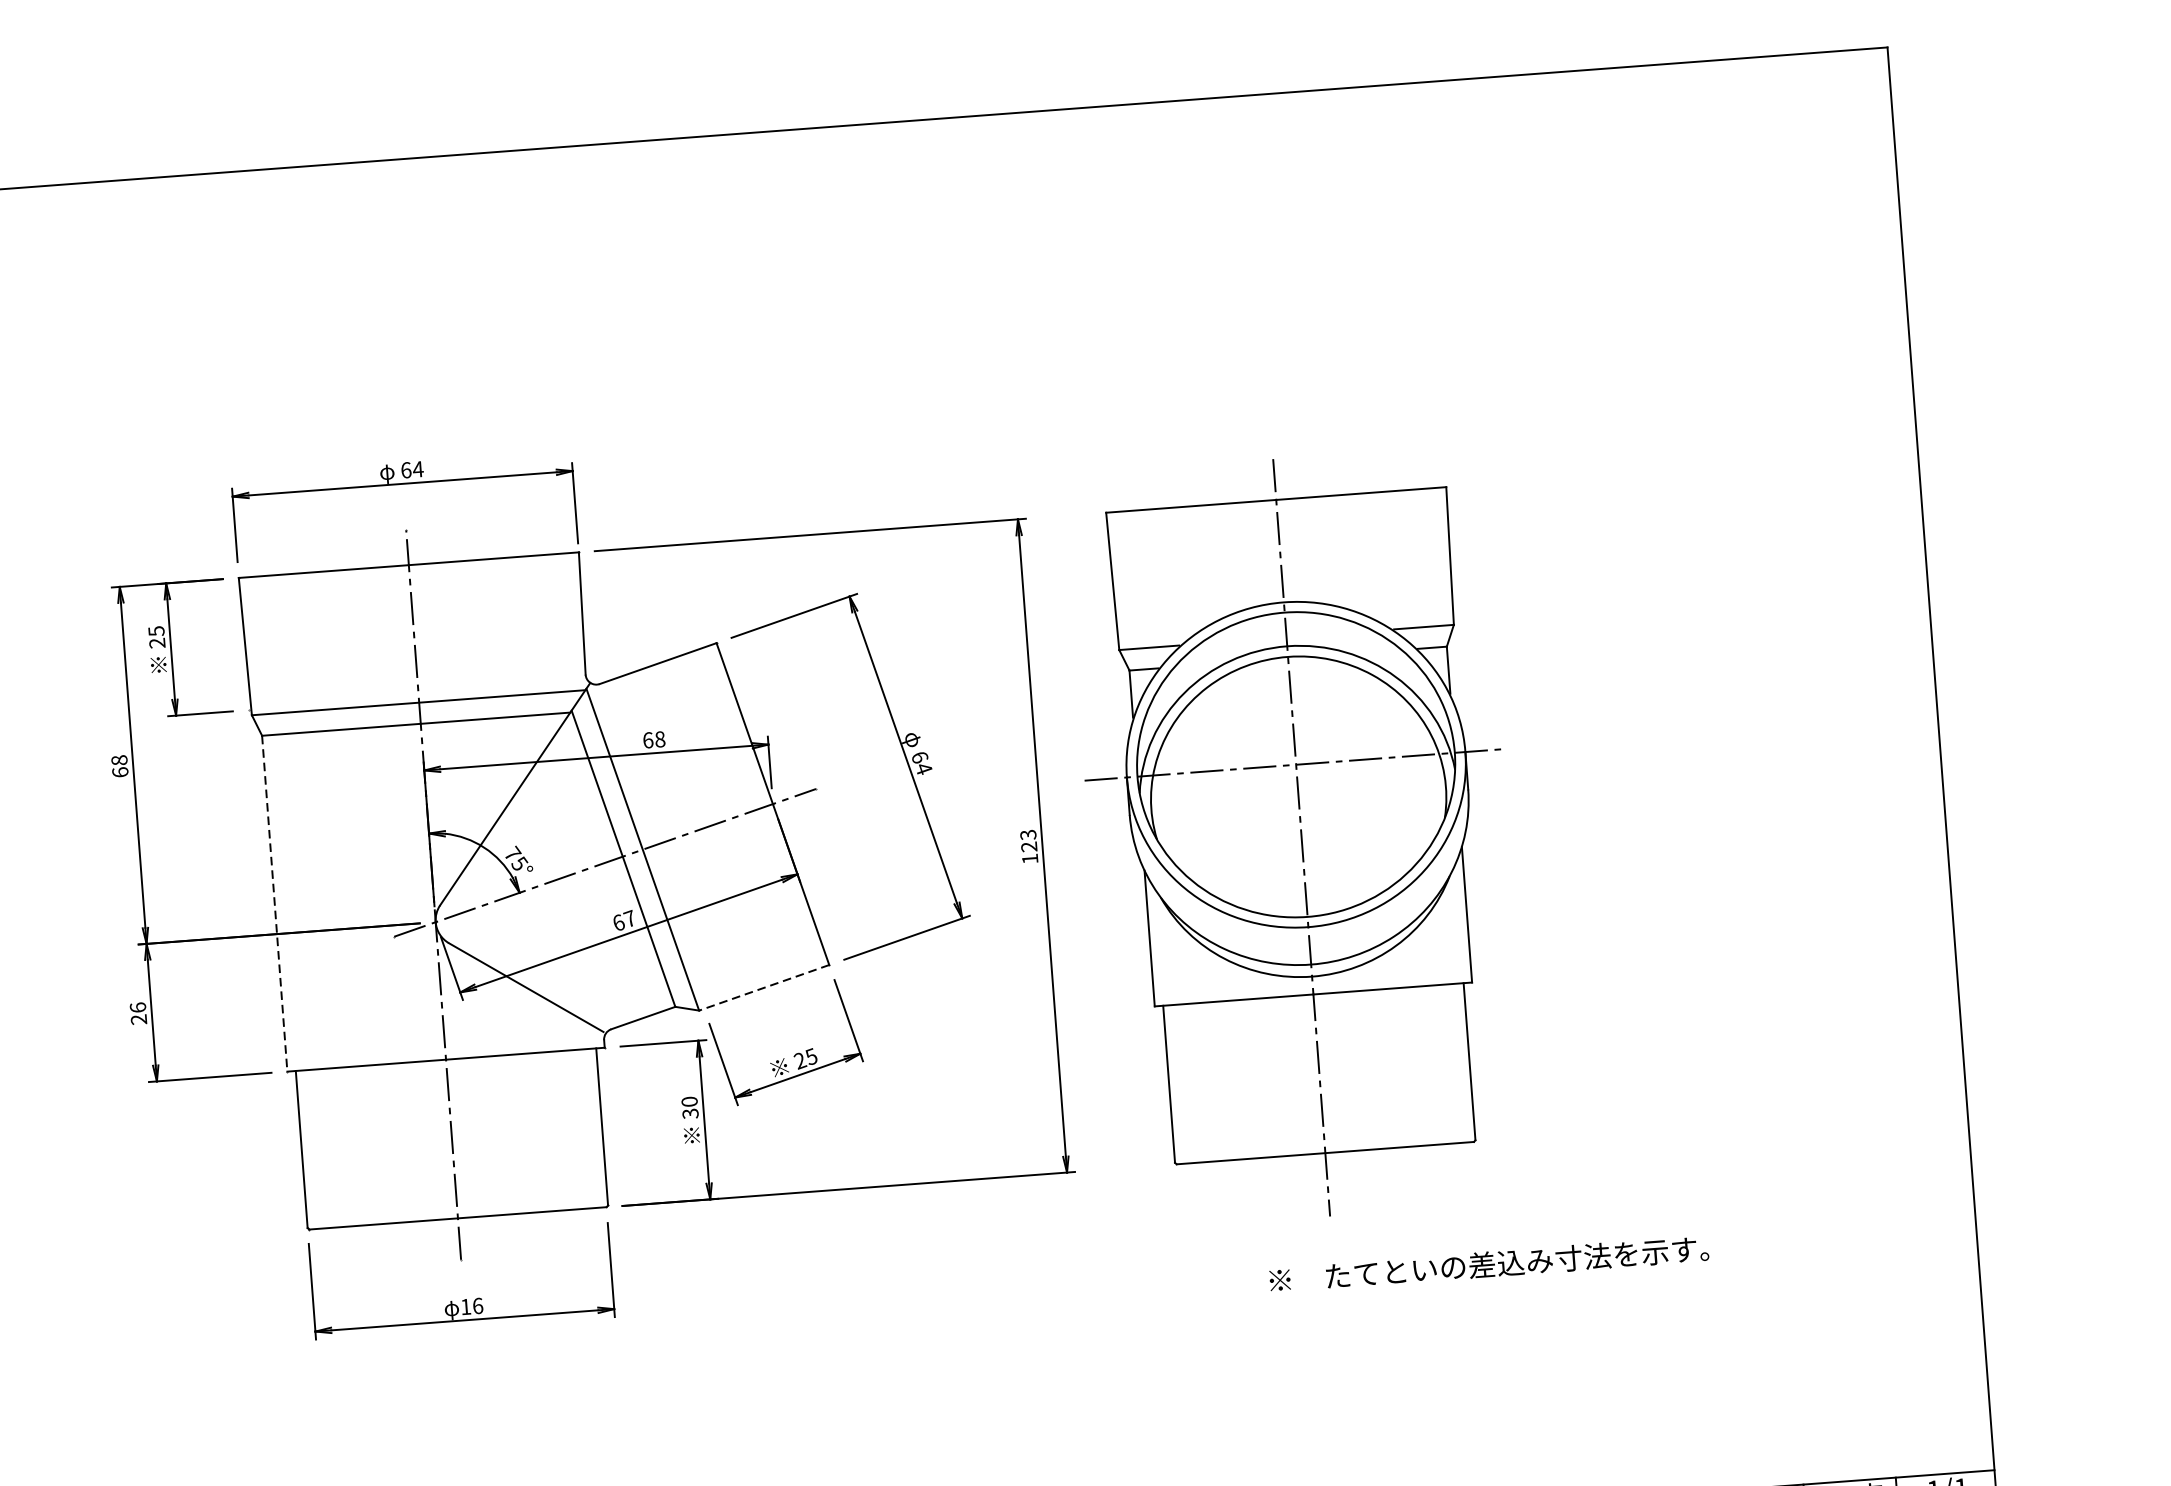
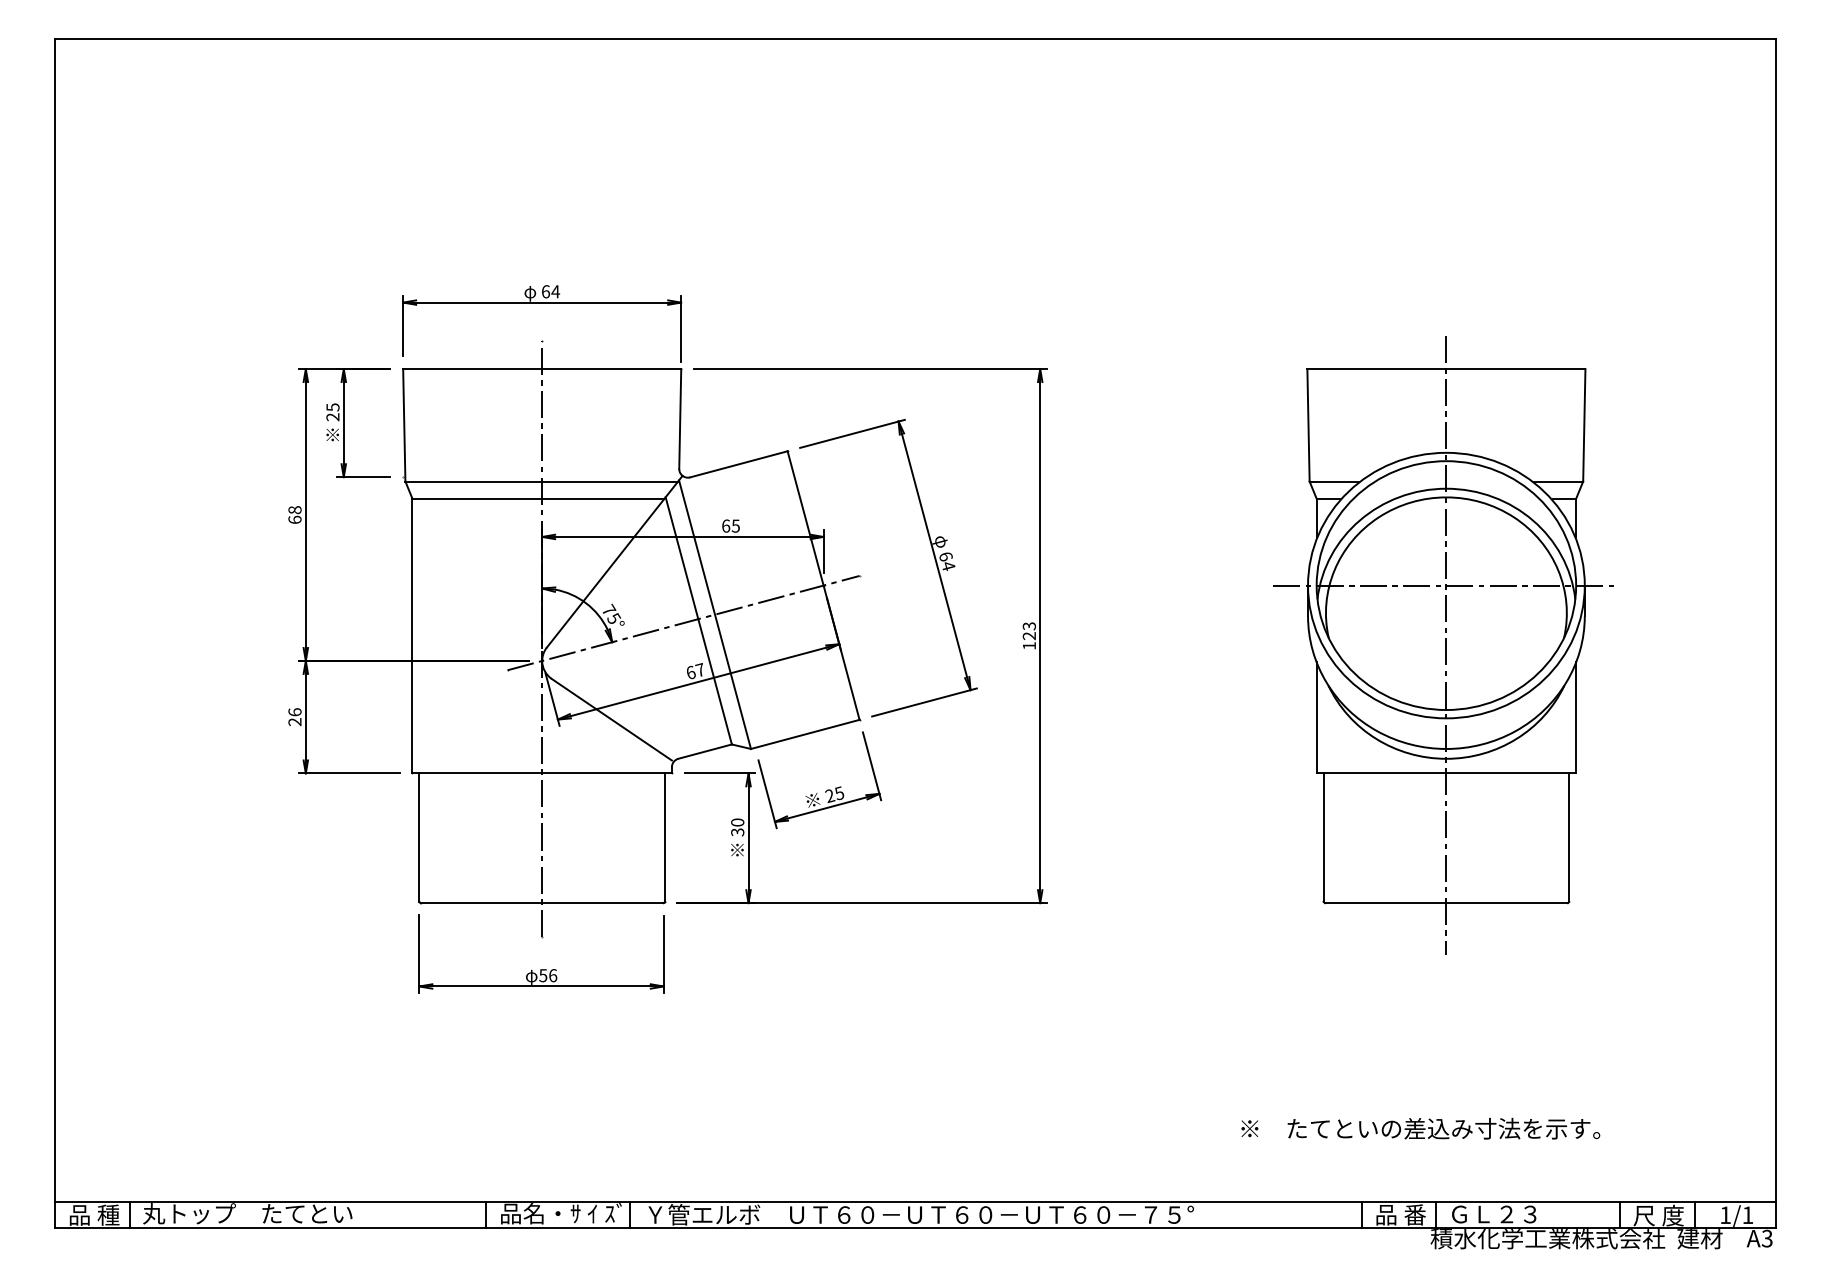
text: (659, 738) -> (735, 525), 68 -> 65
part: (1298, 838) -> (1443, 645), moved
line: (274, 904) -> (412, 636), dashed -> solid
line: (763, 987) -> (804, 734), dashed -> solid
text: (1488, 1264) -> (1420, 1128), moved
text: (466, 1306) -> (543, 975), 16 -> 56

